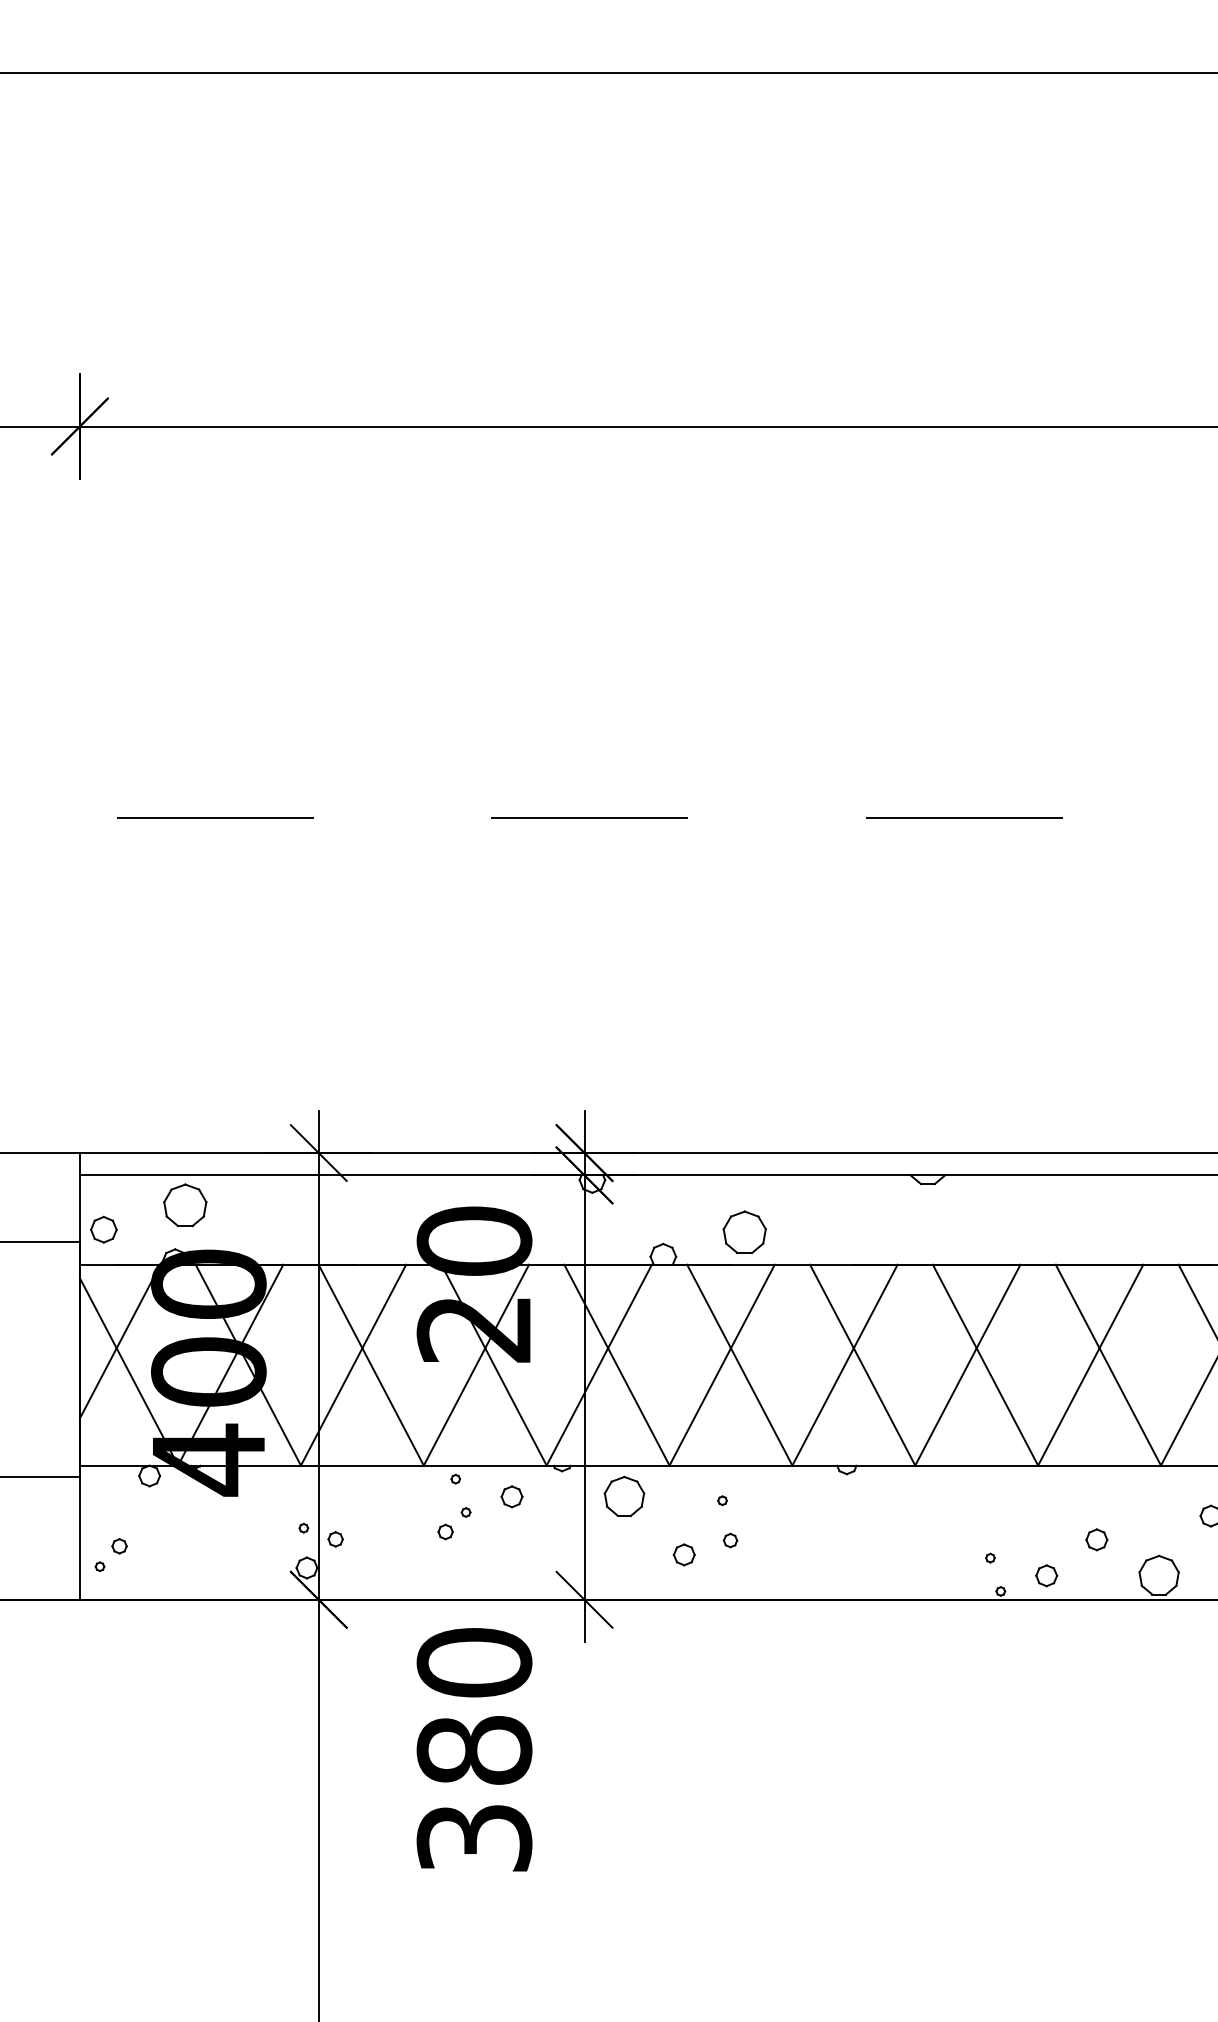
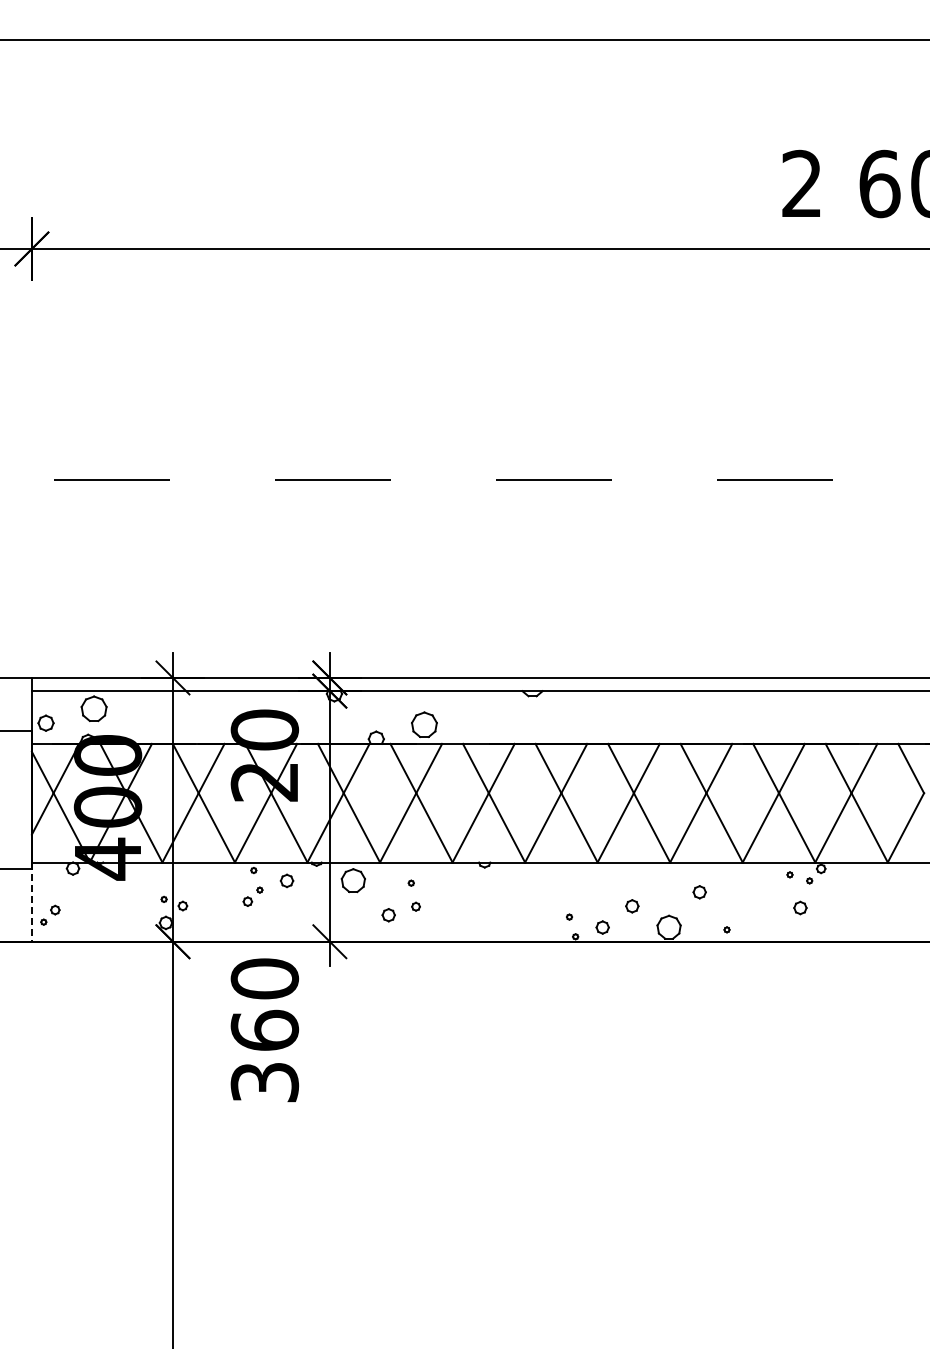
line: (79, 1533) -> (31, 902), solid -> dashed
text: (473, 1748) -> (264, 1029), 380 -> 360

